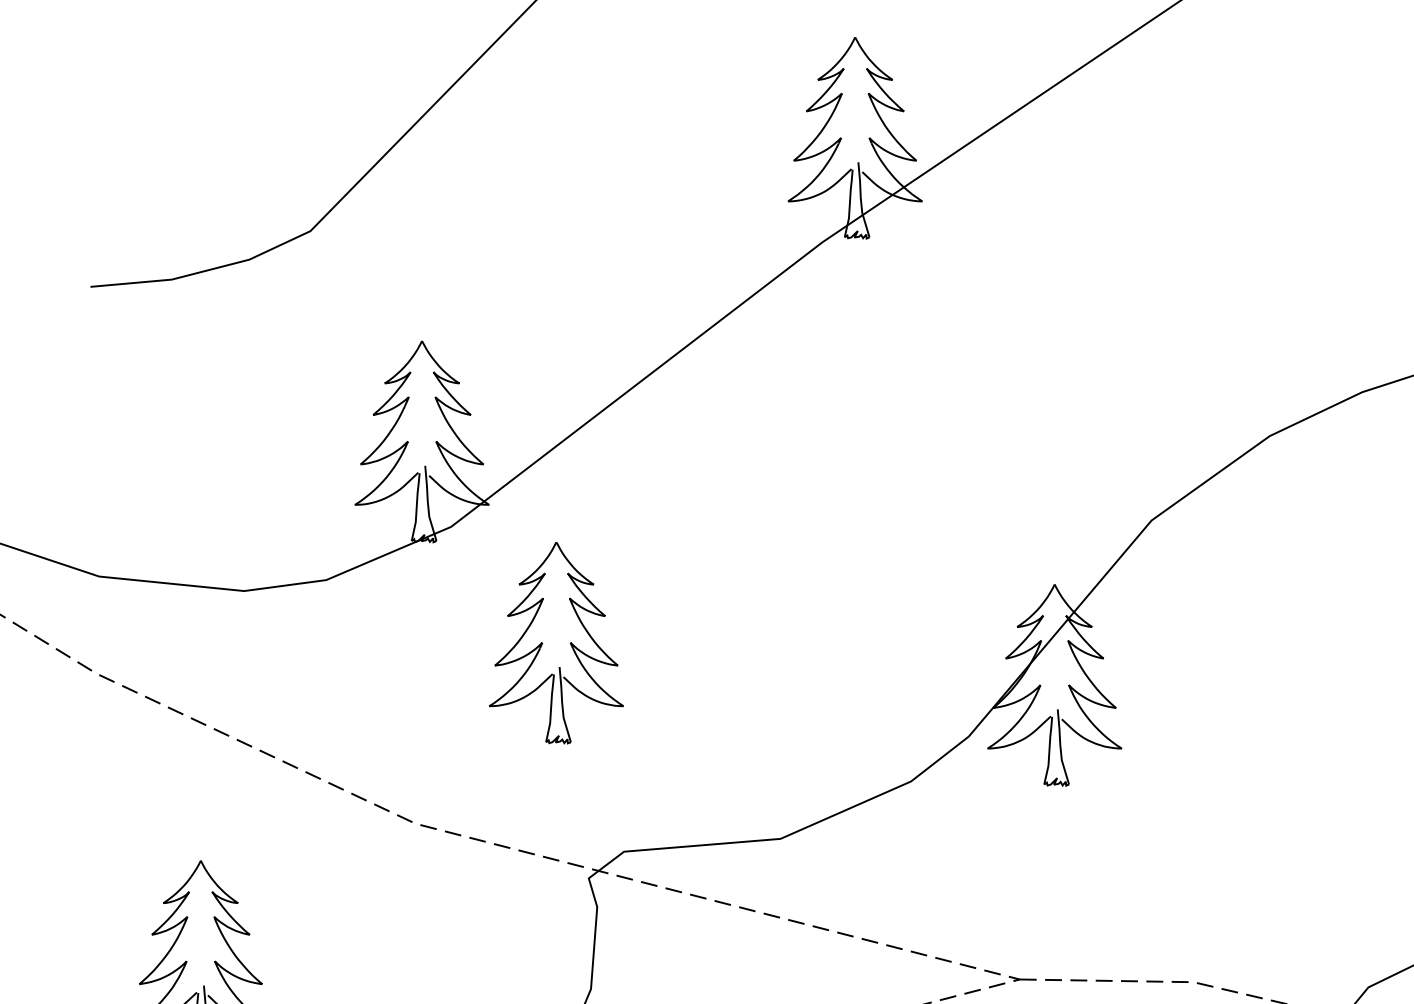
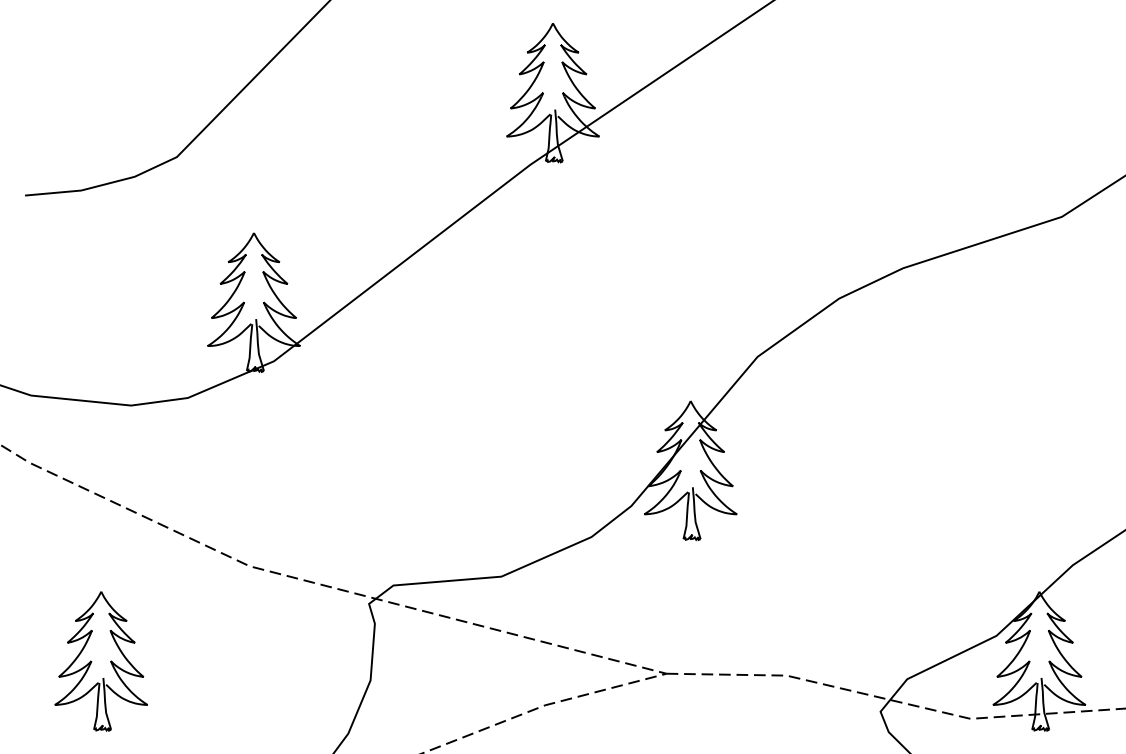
part: (556, 643) -> (346, 441), removed

